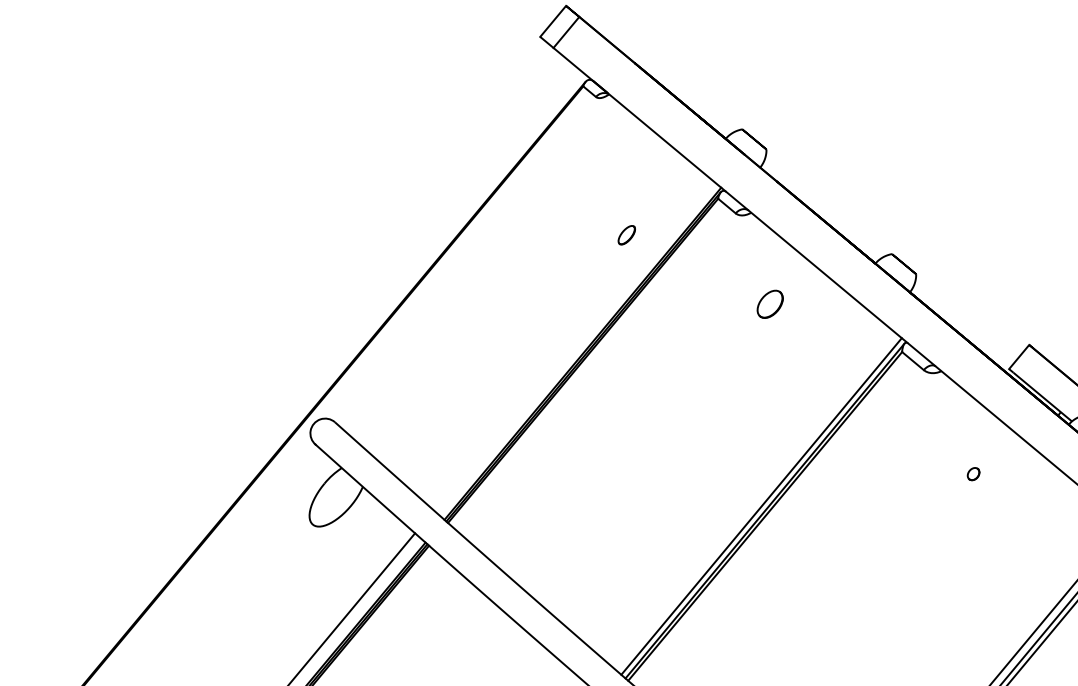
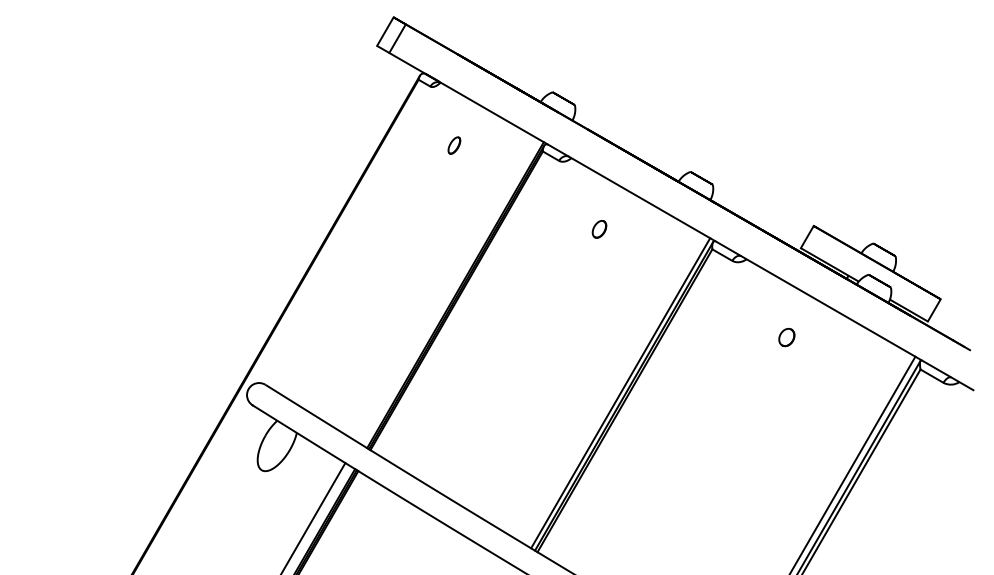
part: (626, 235) -> (454, 145), moved
part: (770, 304) -> (599, 229), size x0.71
part: (973, 473) -> (786, 337), size x1.67

